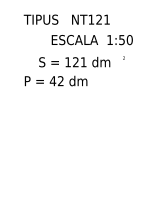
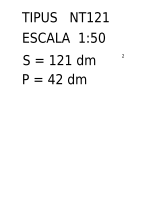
text: (91, 39) -> (63, 37), moved
text: (74, 61) -> (59, 59), moved

